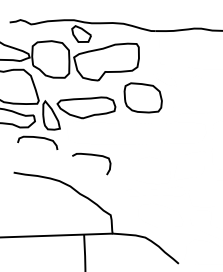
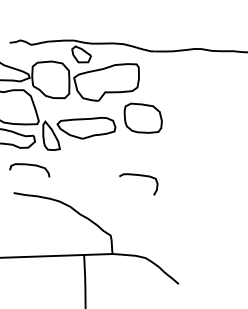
curve: (37, 138) -> (29, 165), moved
curve: (92, 156) -> (139, 176), moved

